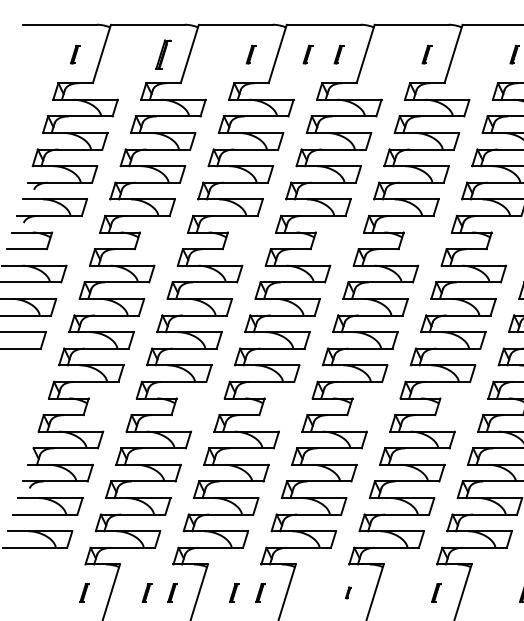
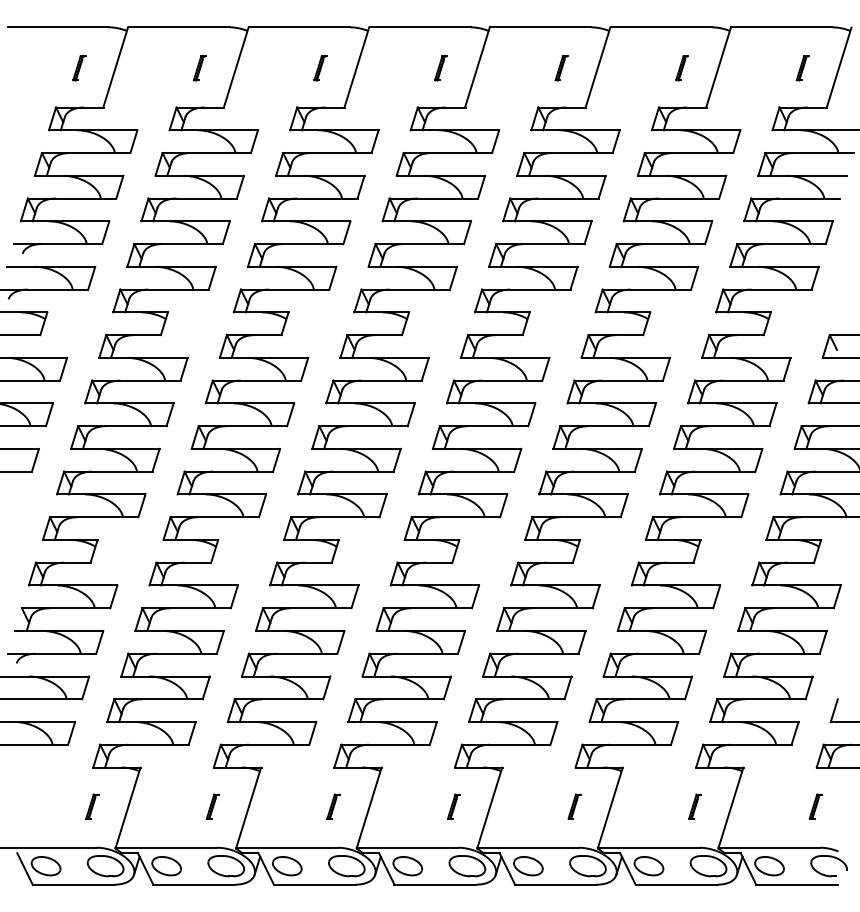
part: (163, 54) -> (199, 68), size x0.62
part: (308, 54) -> (398, 68), removed
part: (146, 592) -> (177, 806), removed
part: (234, 592) -> (297, 806), removed
part: (348, 592) -> (453, 806), size x1.67

